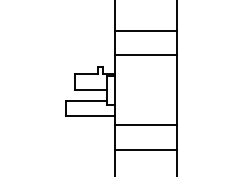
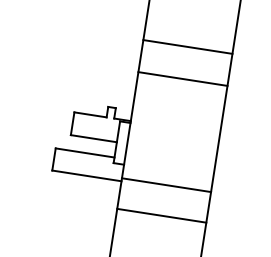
line: (145, 31) -> (187, 47), moved
line: (145, 55) -> (182, 79), moved
line: (145, 125) -> (166, 185), moved
line: (145, 149) -> (161, 215), moved

